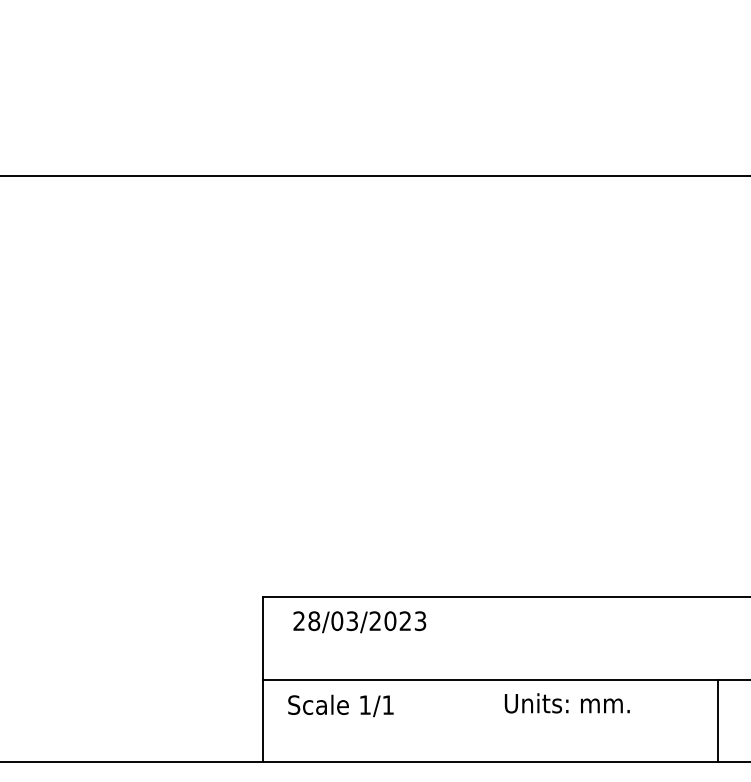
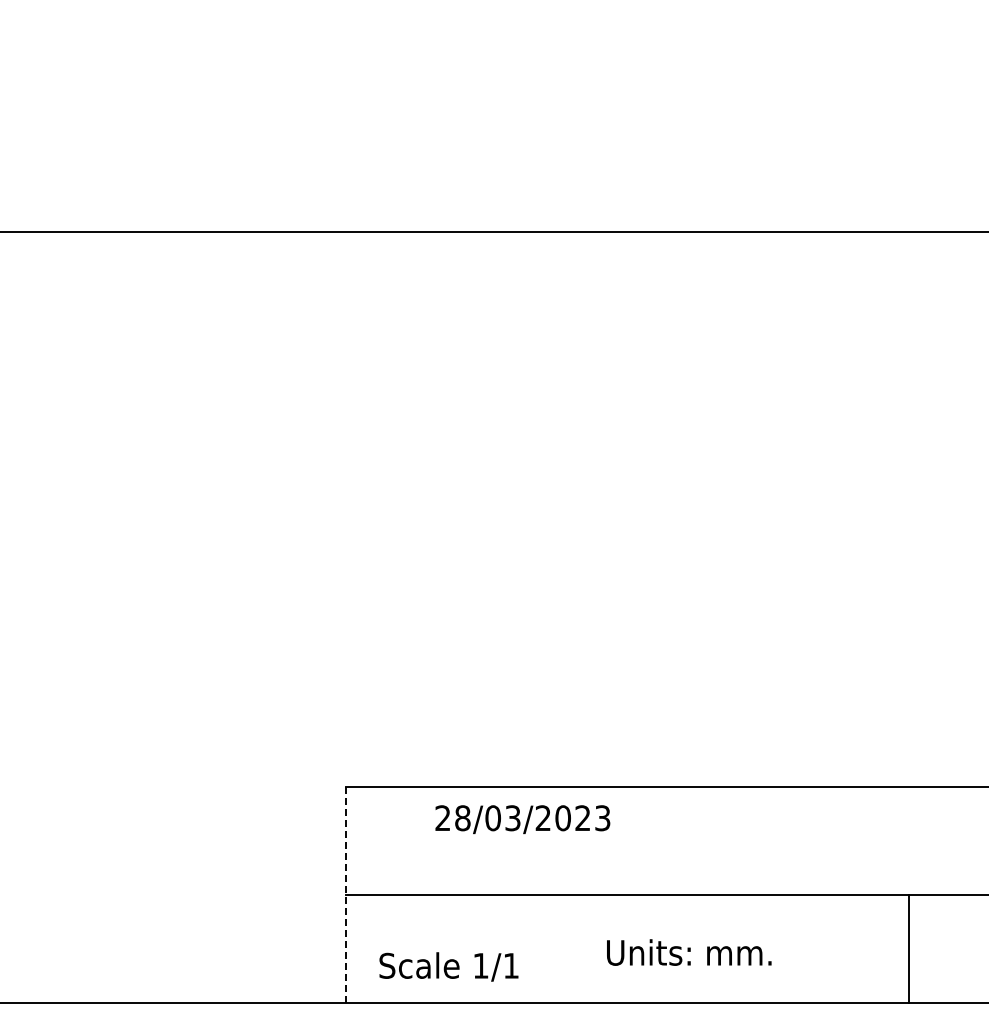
text: (359, 622) -> (522, 819), moved
line: (263, 679) -> (346, 895), solid -> dashed
text: (567, 703) -> (689, 952), moved
text: (340, 705) -> (448, 966), moved
line: (717, 720) -> (908, 949), moved

